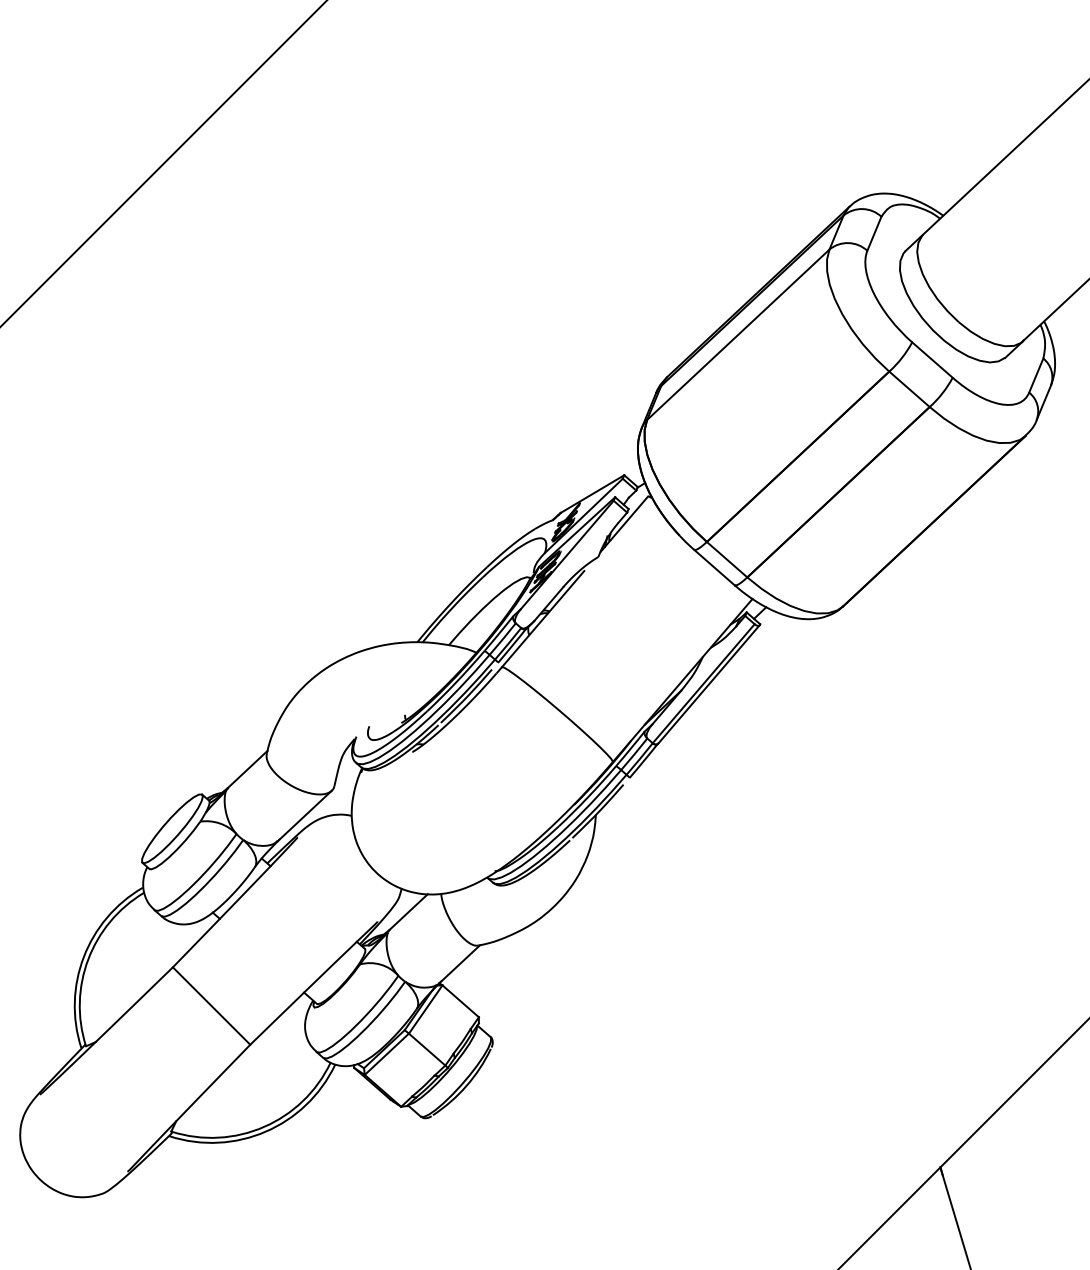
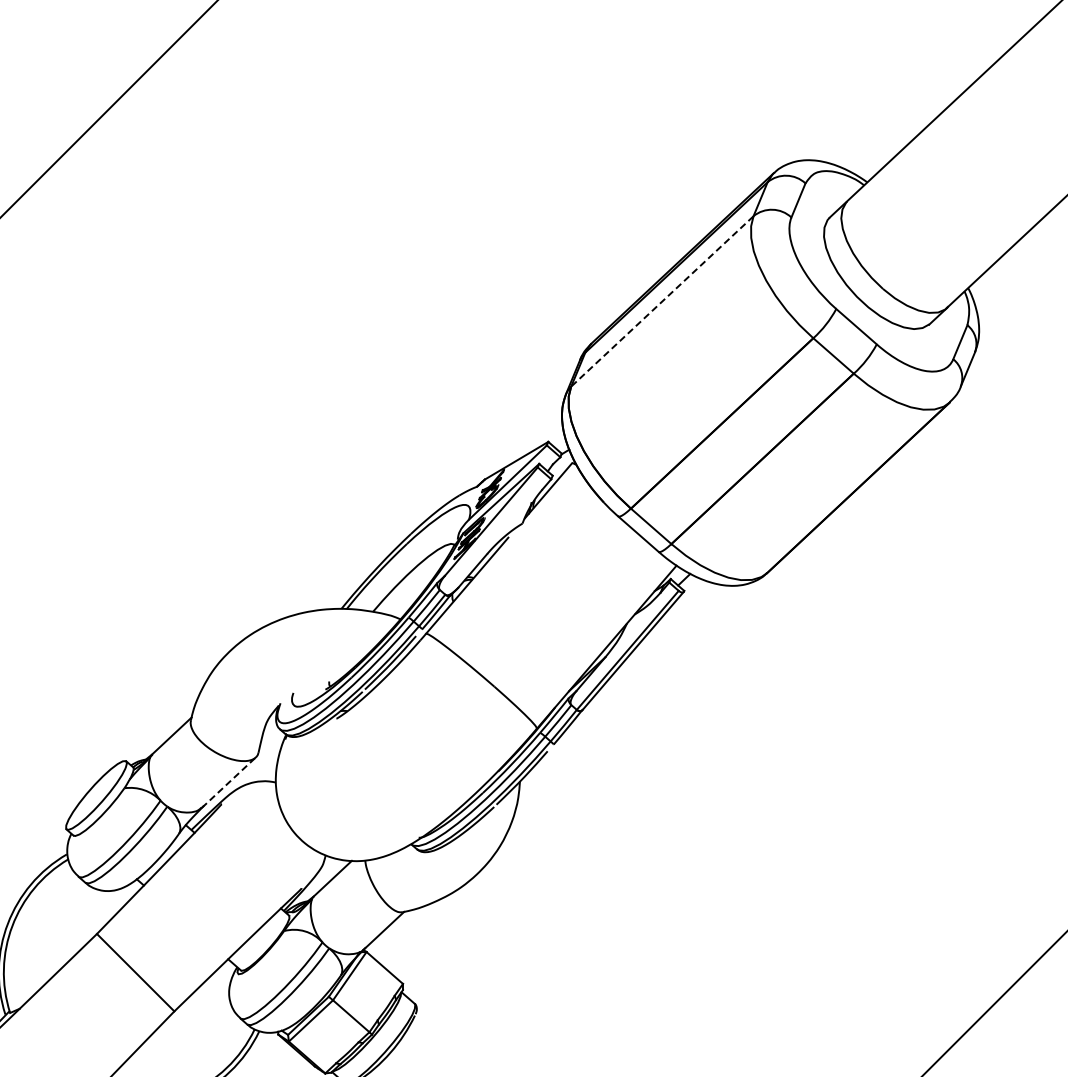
line: (738, 334) -> (662, 301), solid -> dashed
line: (305, 815) -> (229, 782), solid -> dashed

